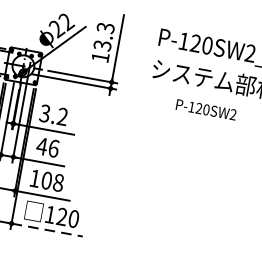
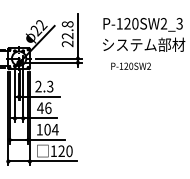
text: (102, 43) -> (67, 34), 13.3 -> 22.8
text: (205, 108) -> (130, 65), moved
text: (53, 115) -> (44, 86), 3.2 -> 2.3
text: (57, 182) -> (54, 129), 108 -> 104
line: (47, 230) -> (53, 161), dashed -> solid

